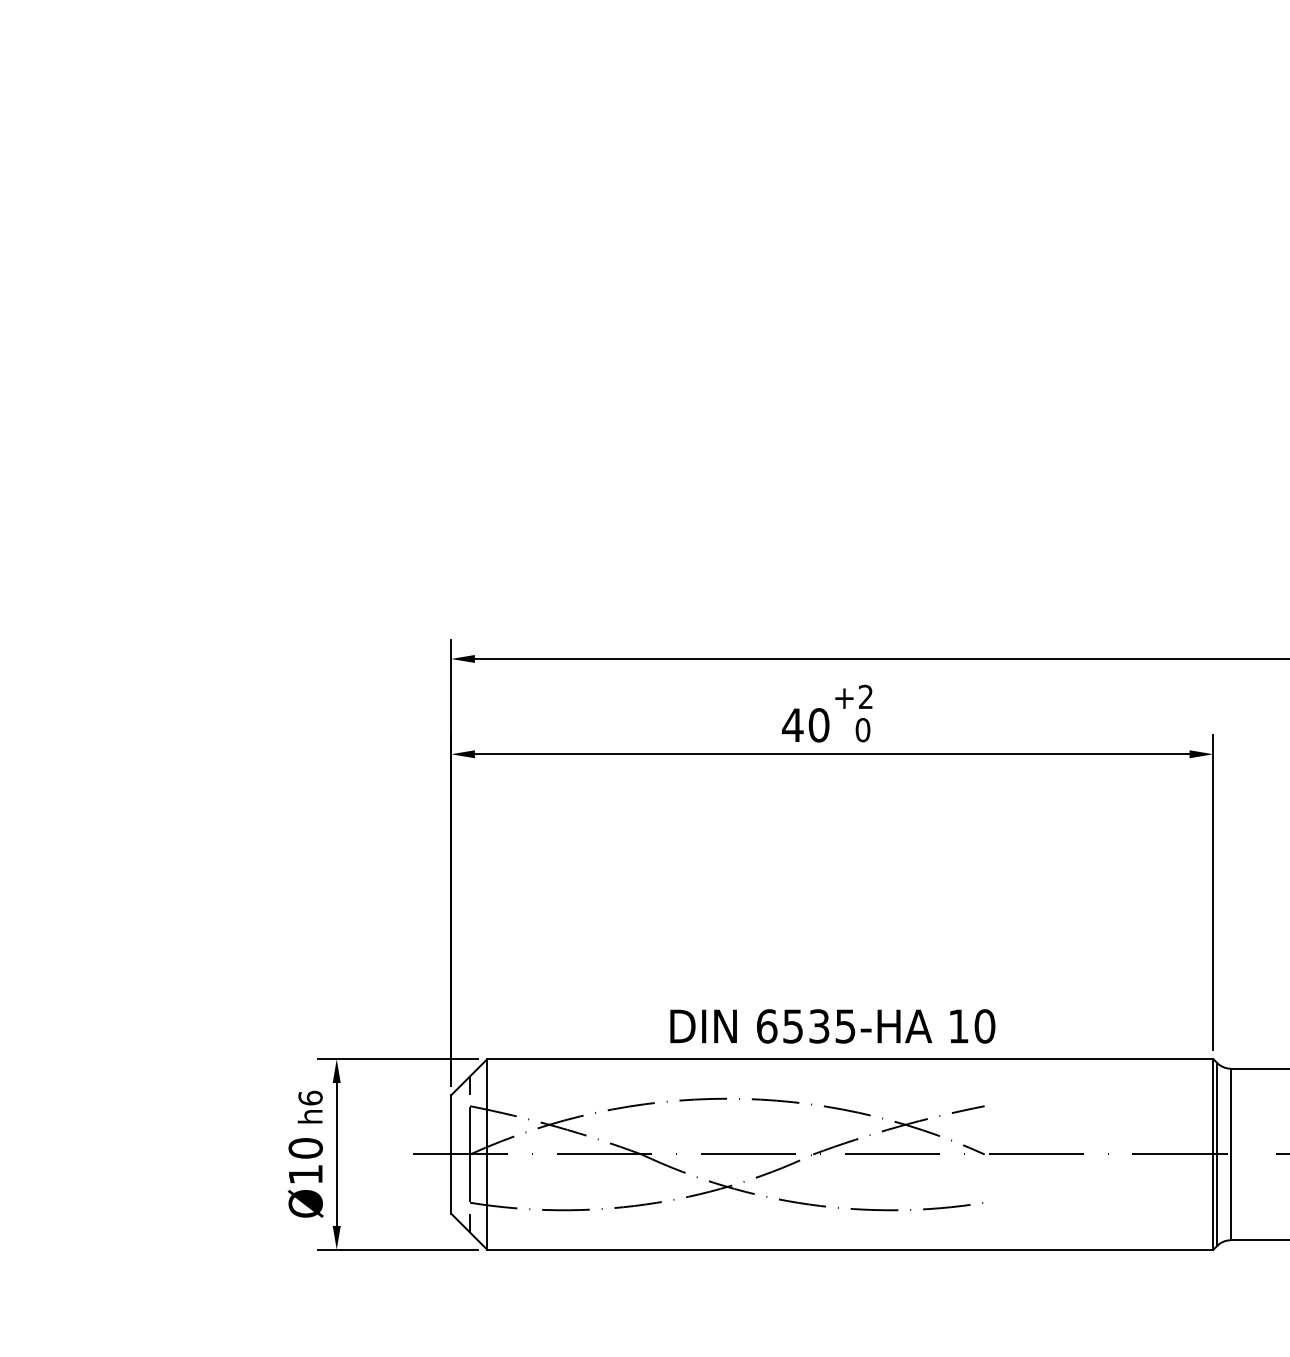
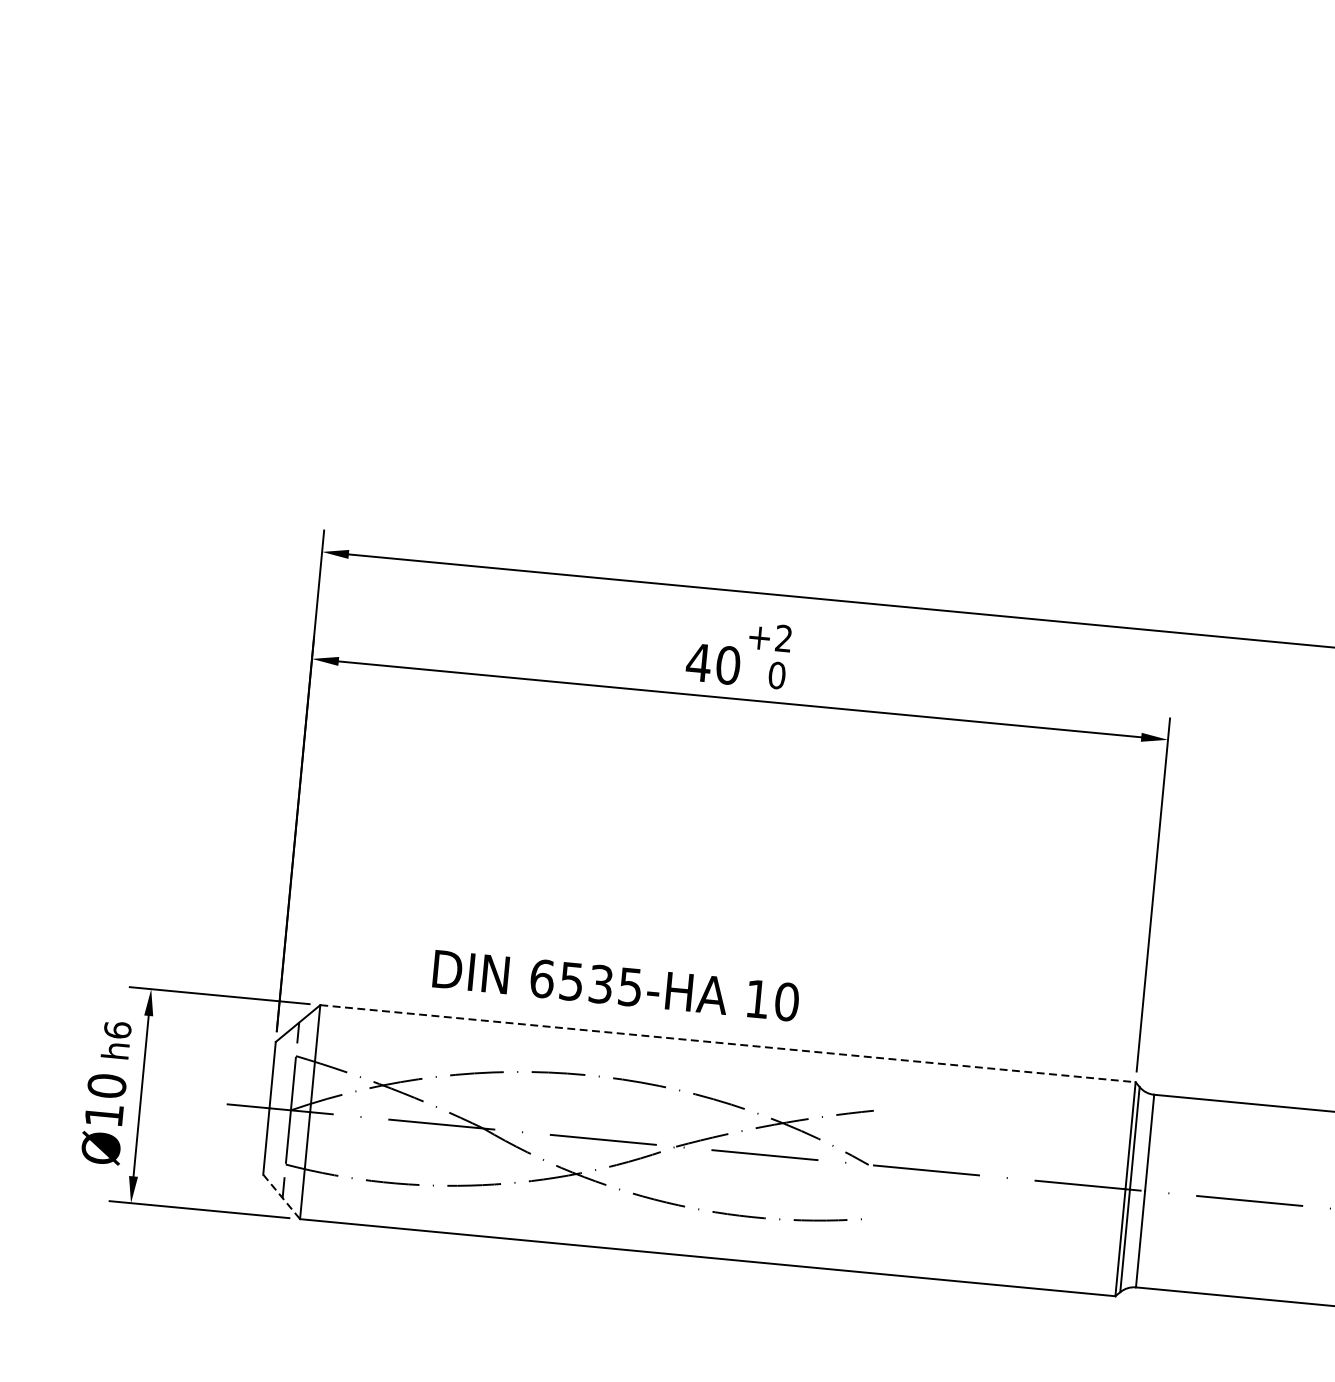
text: (832, 1026) -> (615, 985), moved
line: (850, 1059) -> (728, 1044), solid -> dashed
line: (469, 1231) -> (282, 1196), solid -> dashed

